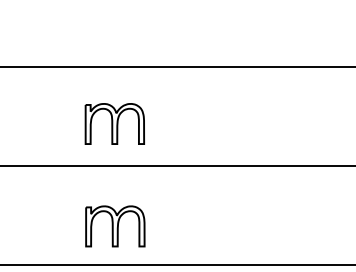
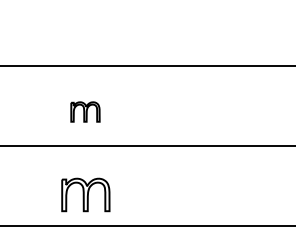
part: (114, 123) -> (85, 111), size x0.6

